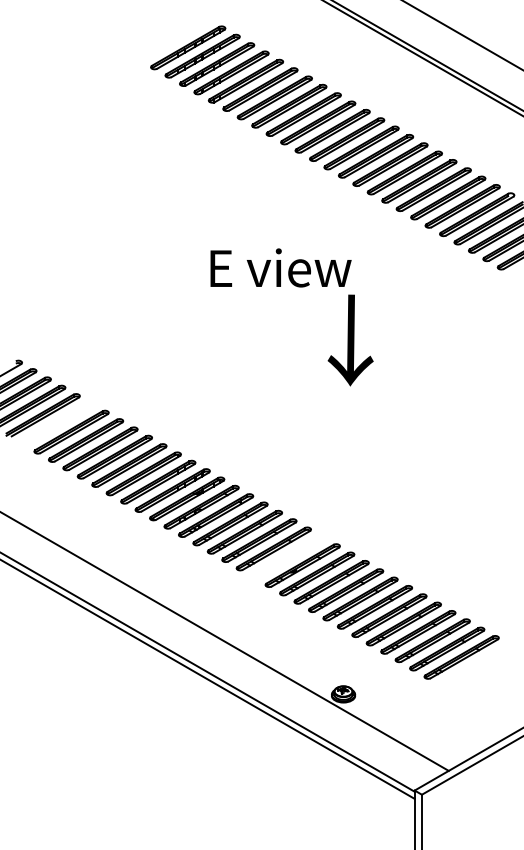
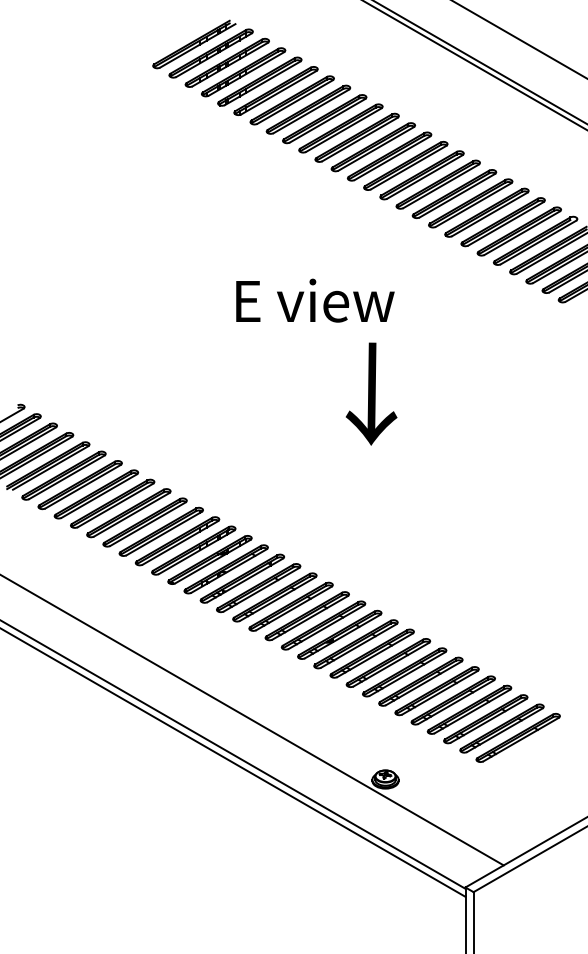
part: (173, 39) -> (194, 44), added
text: (350, 339) -> (371, 393), moved
part: (56, 423) -> (63, 475), added
part: (288, 557) -> (323, 625), added

